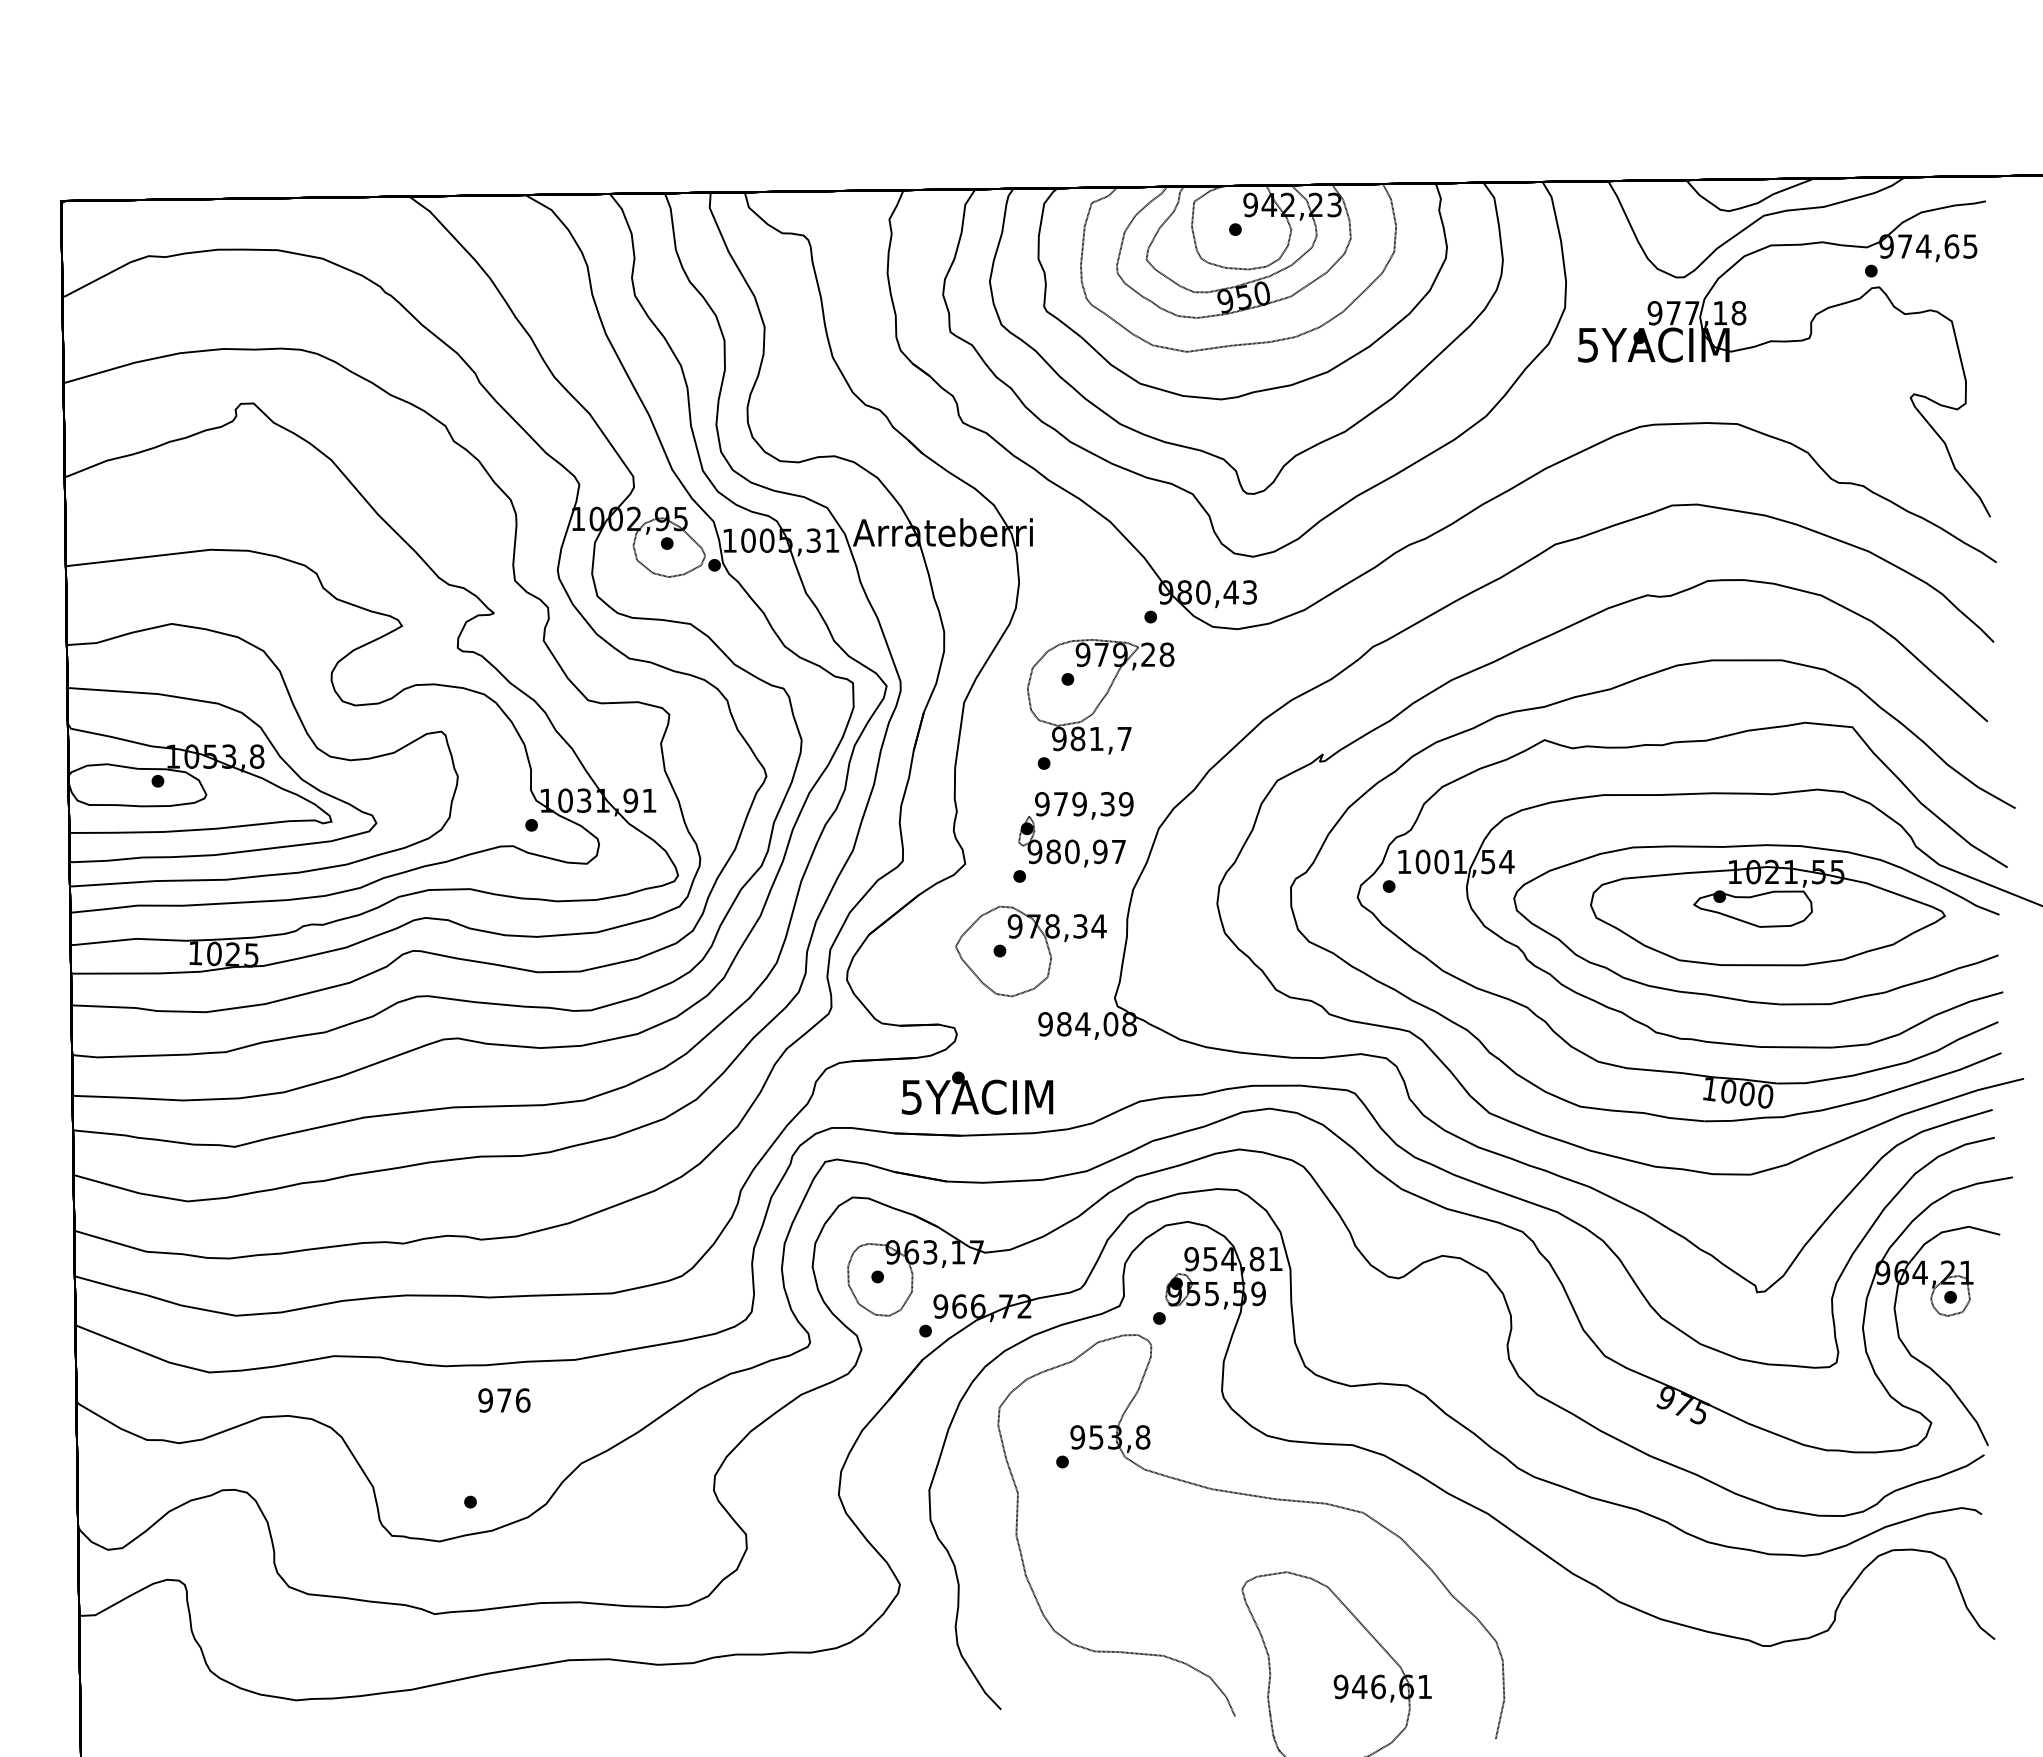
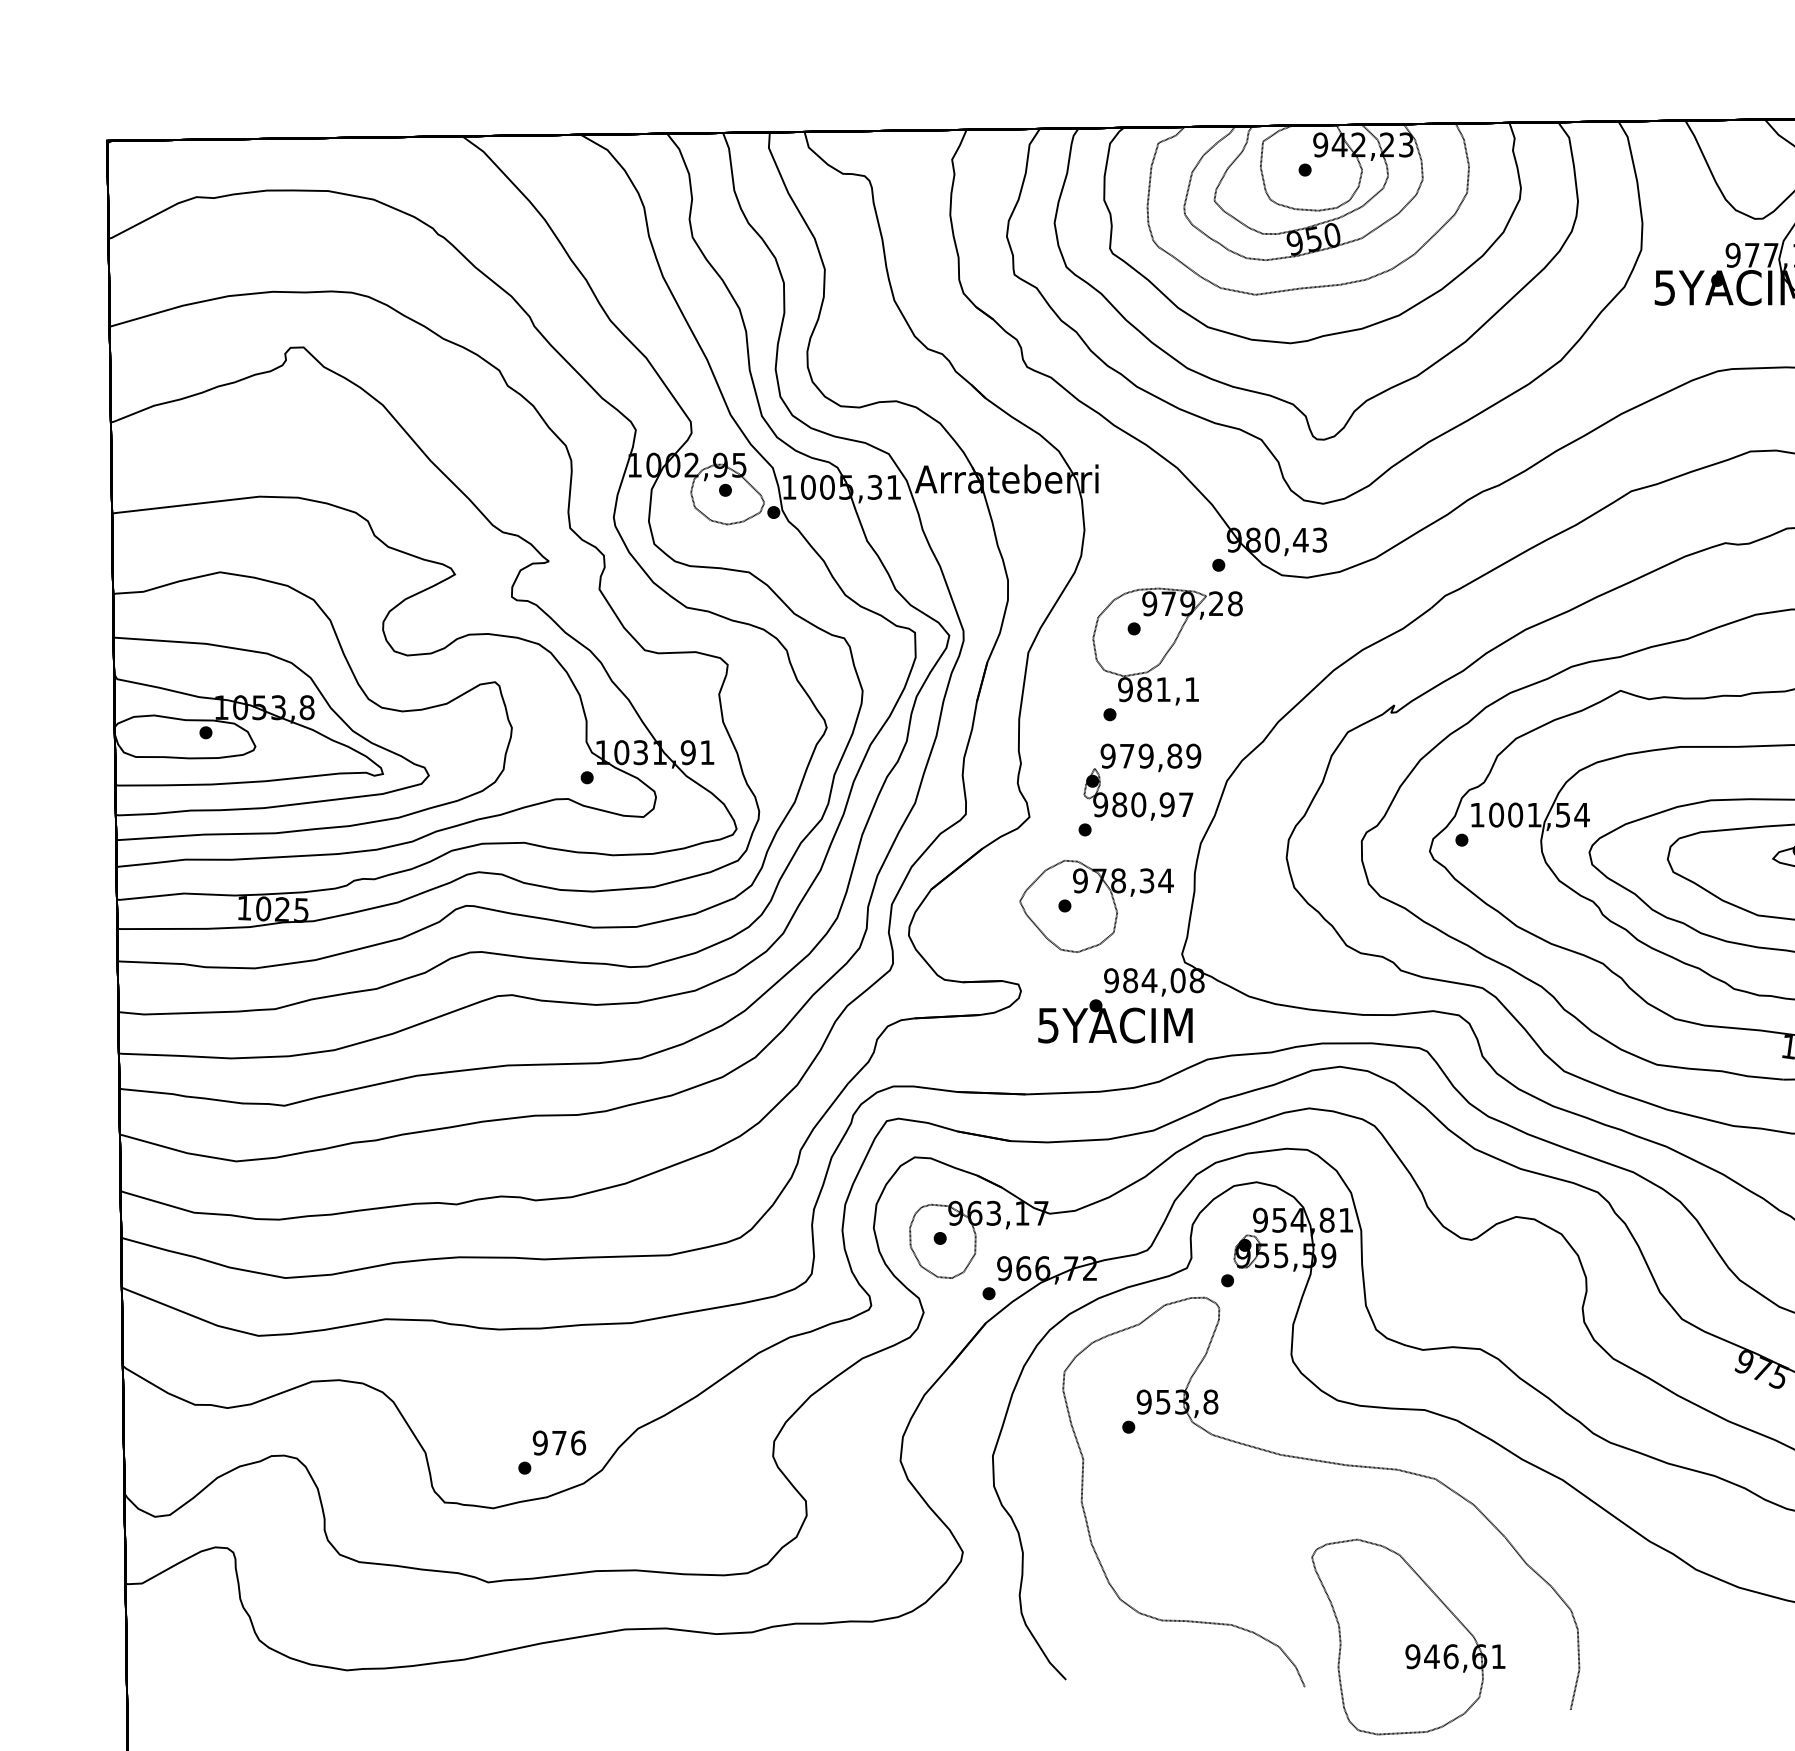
text: (1124, 738) -> (1191, 689), 981,7 -> 981,1
text: (1107, 804) -> (1174, 756), 979,39 -> 979,89
text: (977, 1092) -> (1115, 1020), moved
text: (504, 1400) -> (559, 1443), moved

